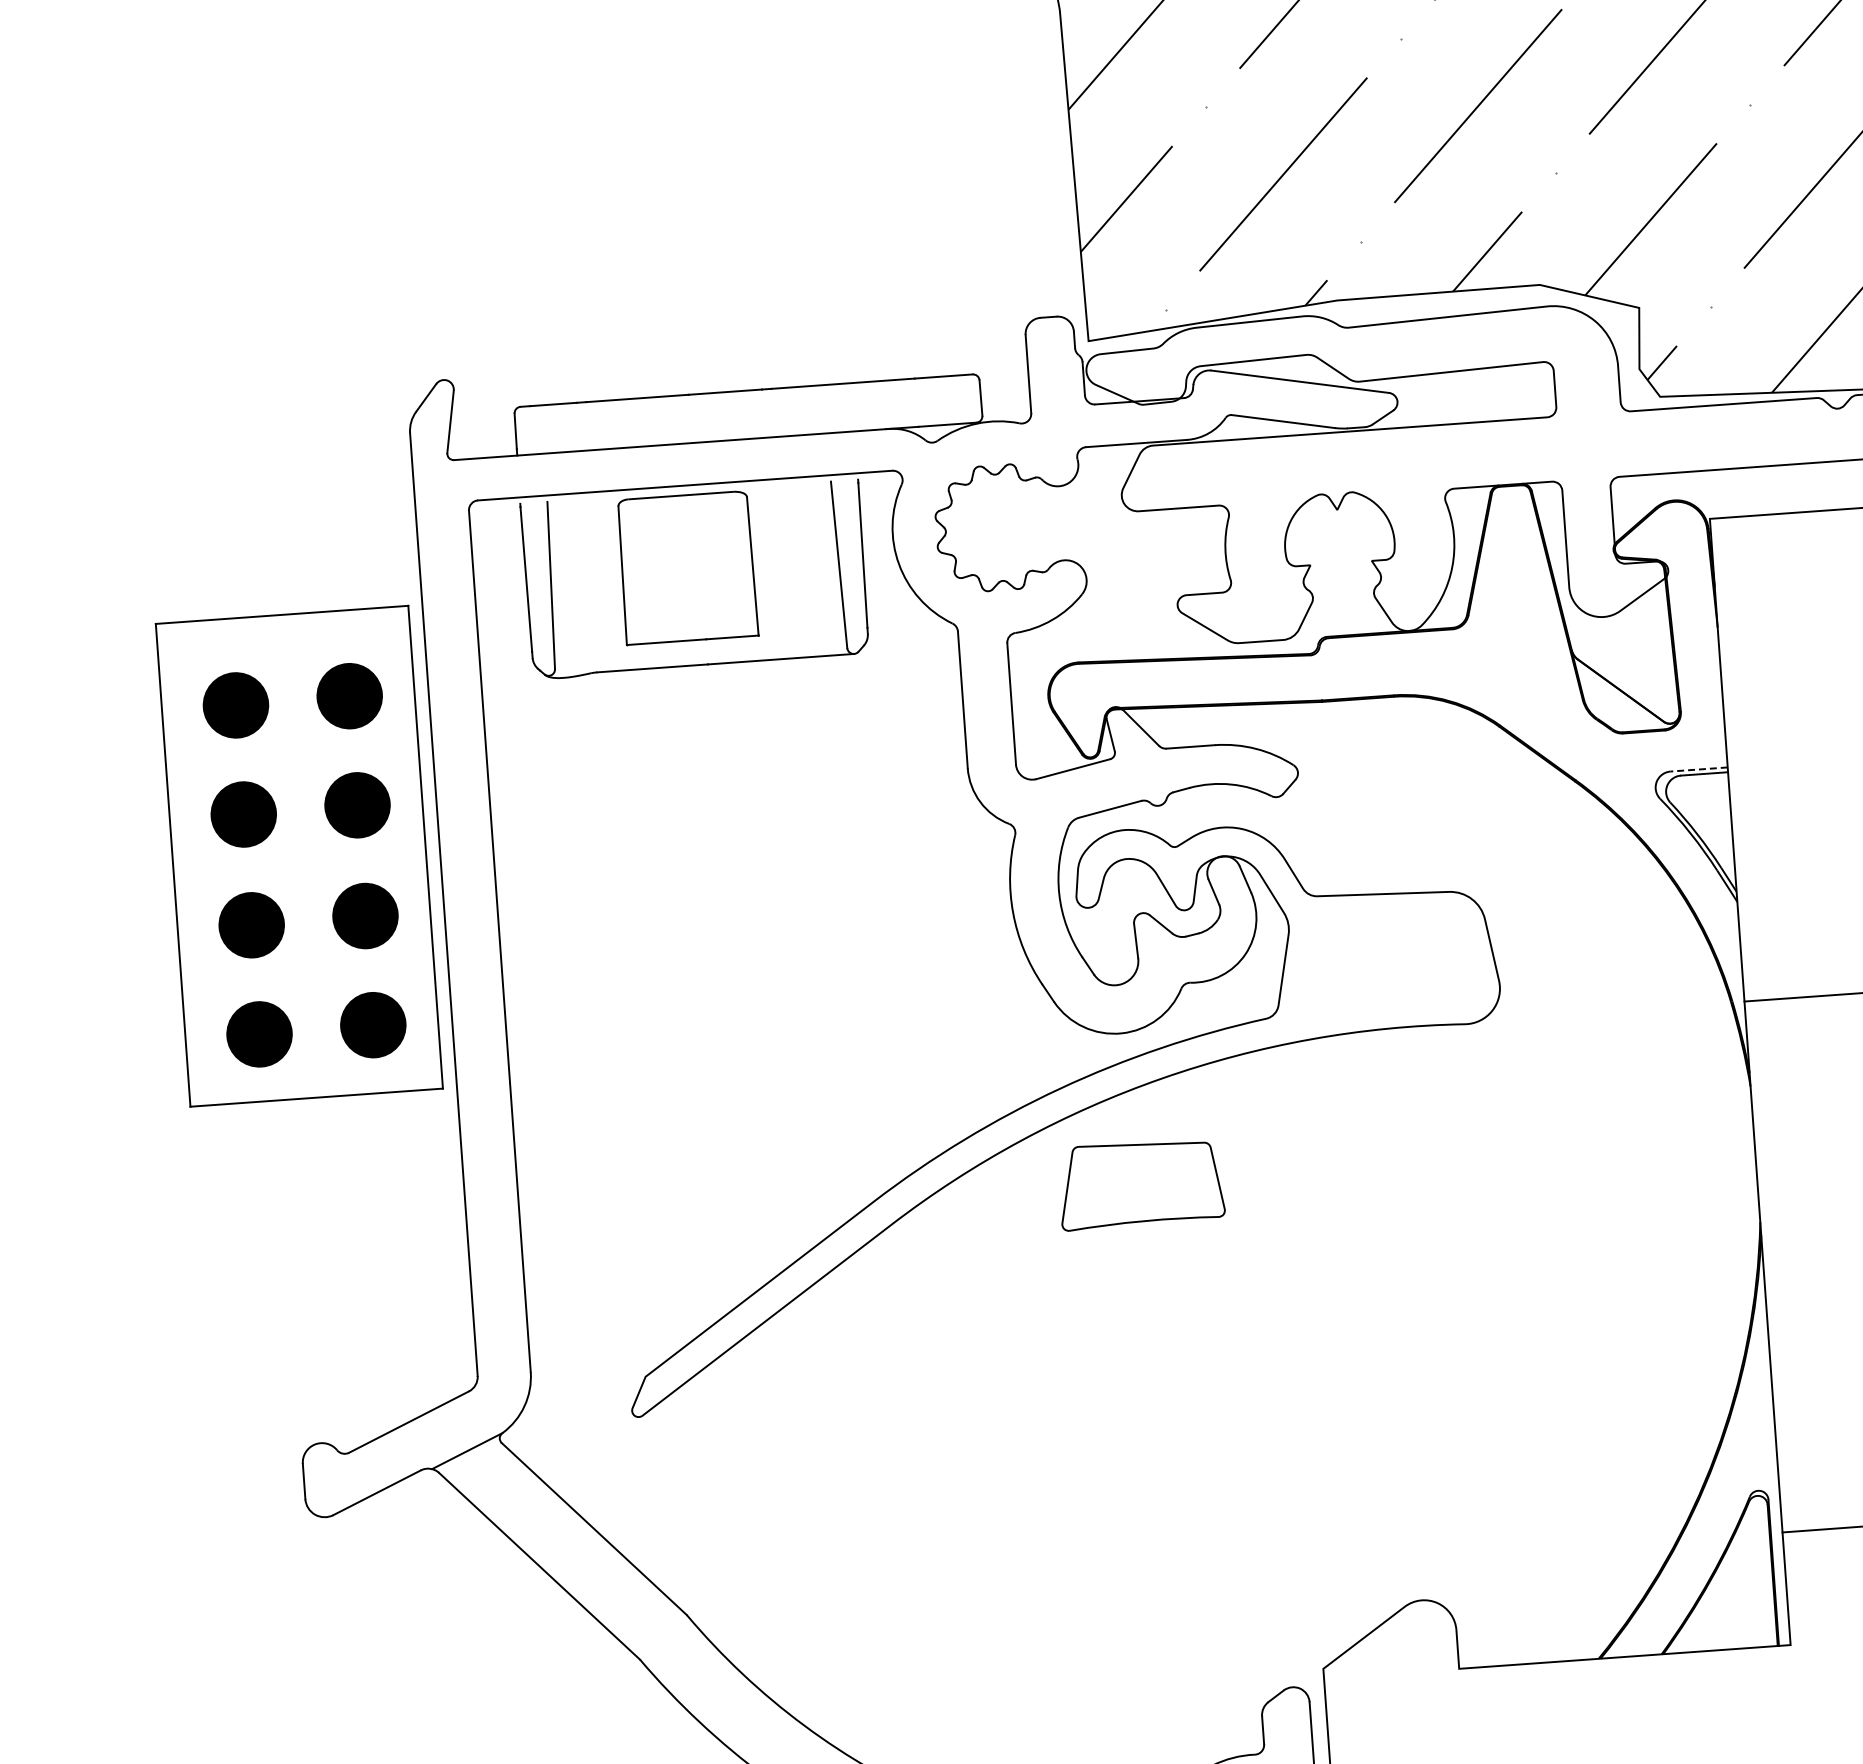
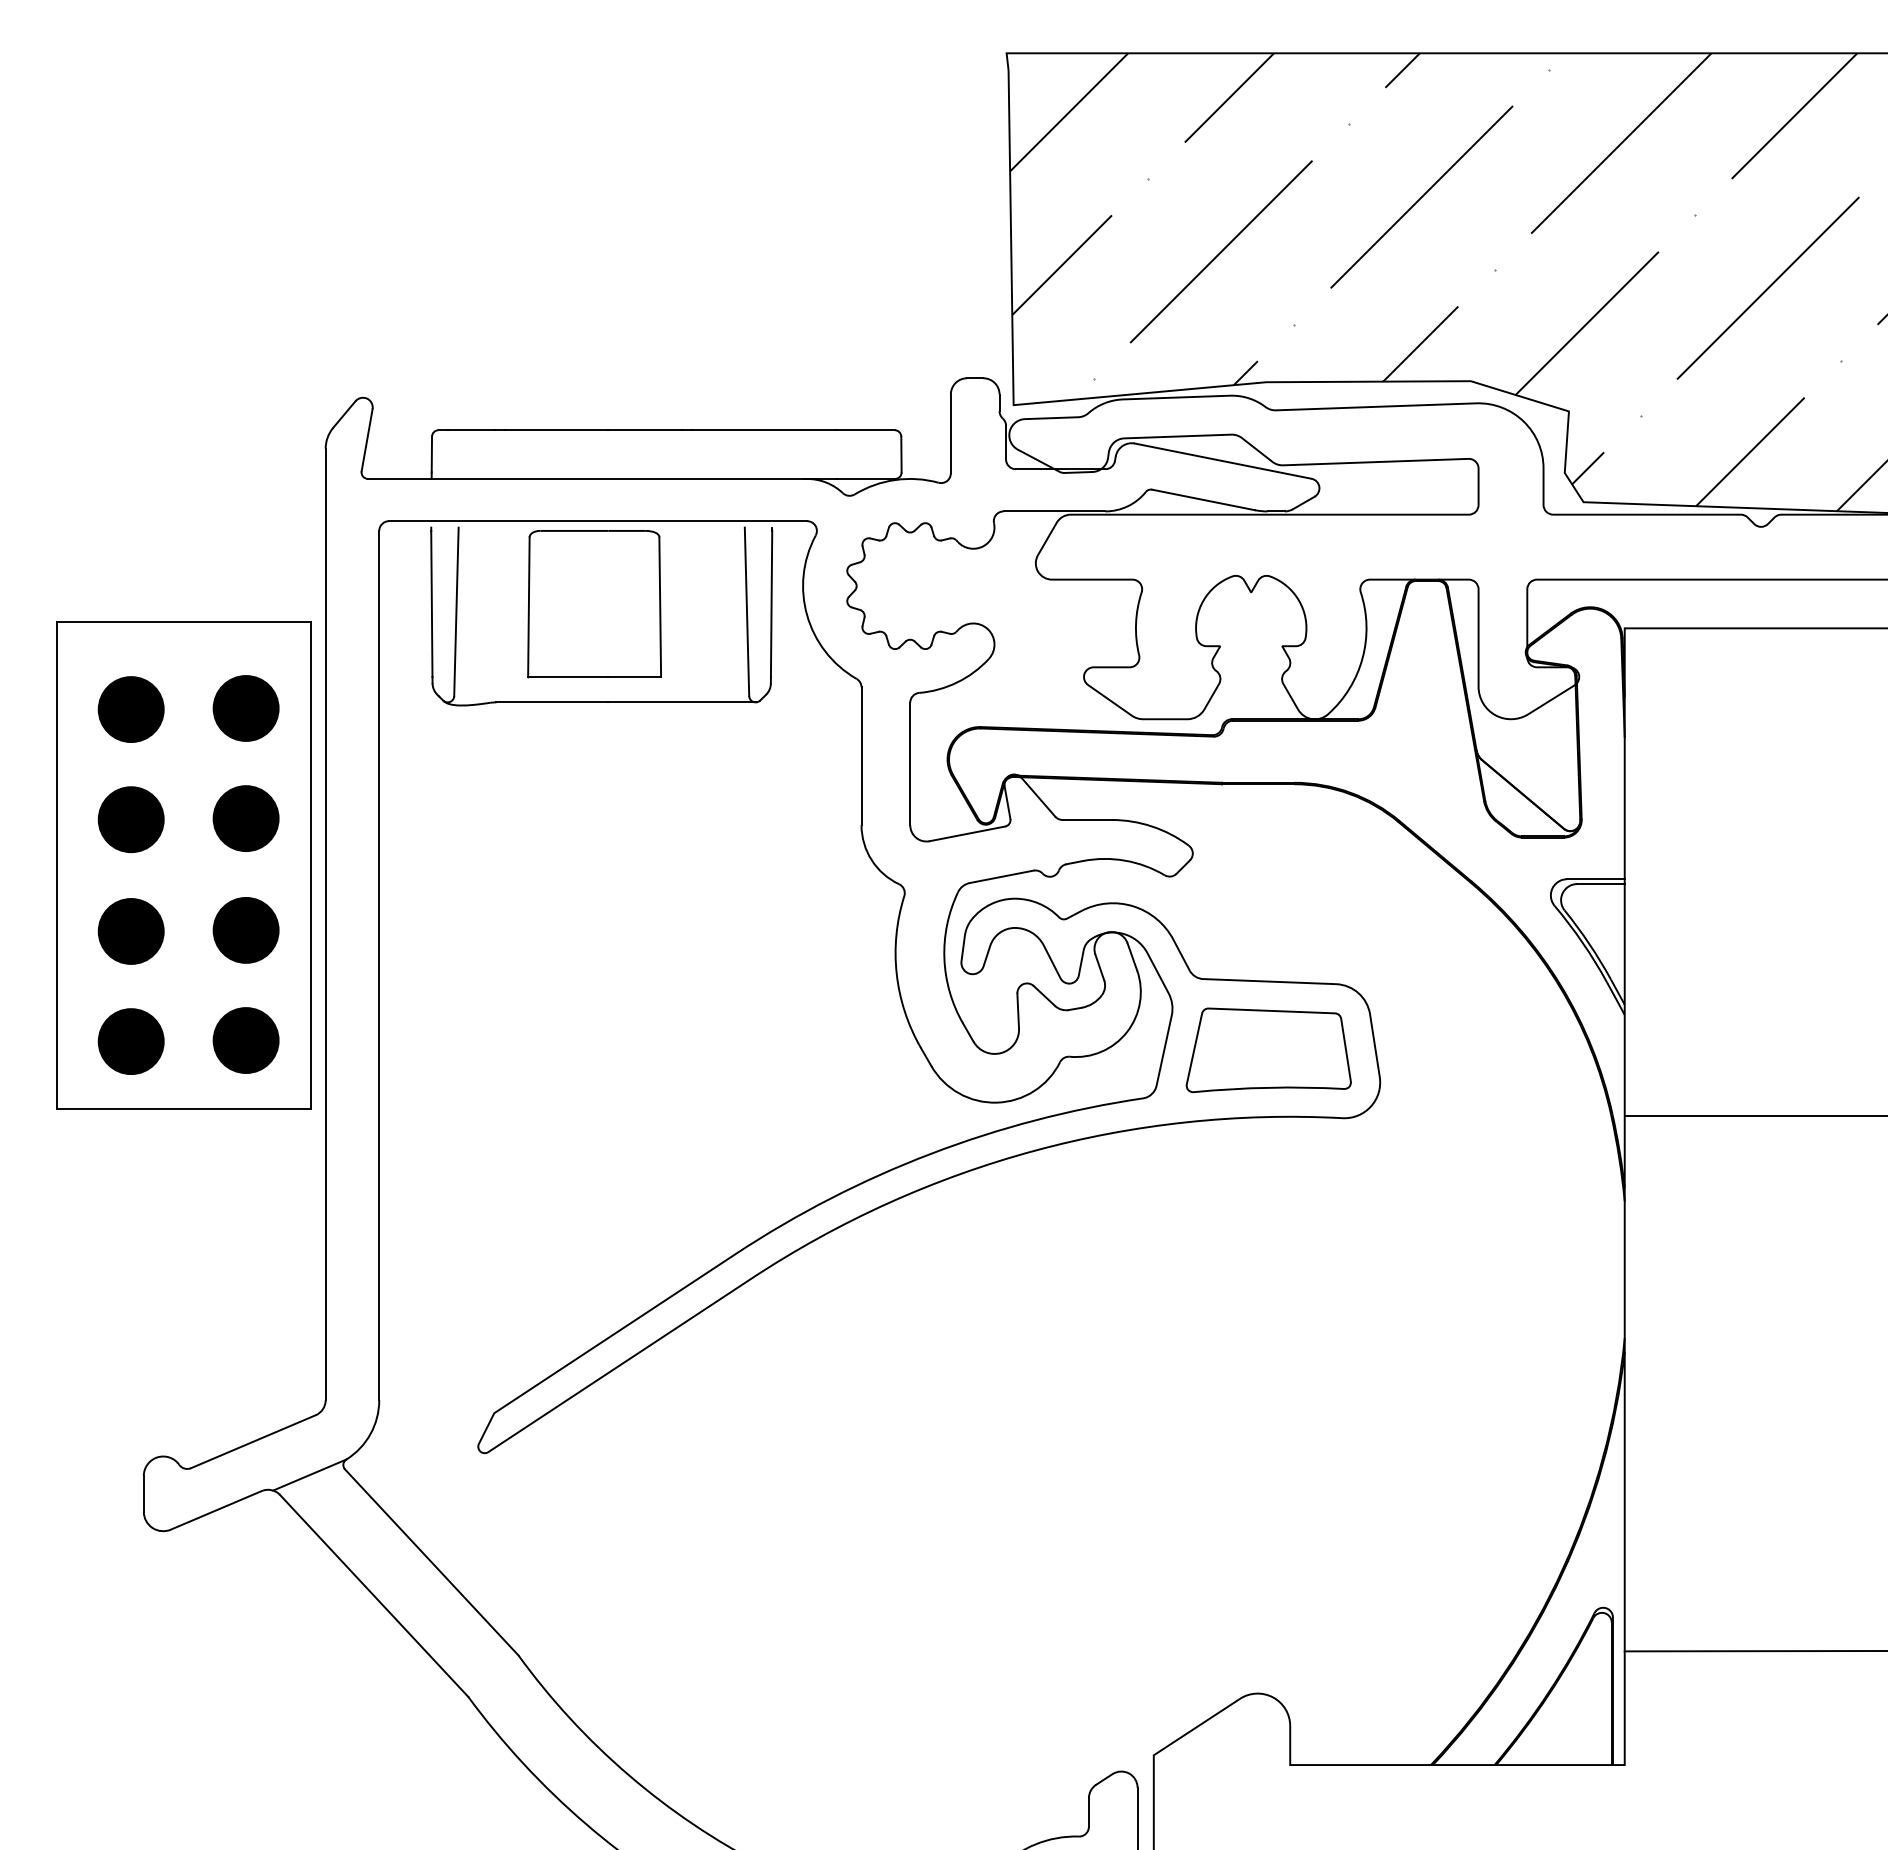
line: (1698, 769) -> (1595, 879), dashed -> solid
part: (1140, 1184) -> (1268, 1050), moved

